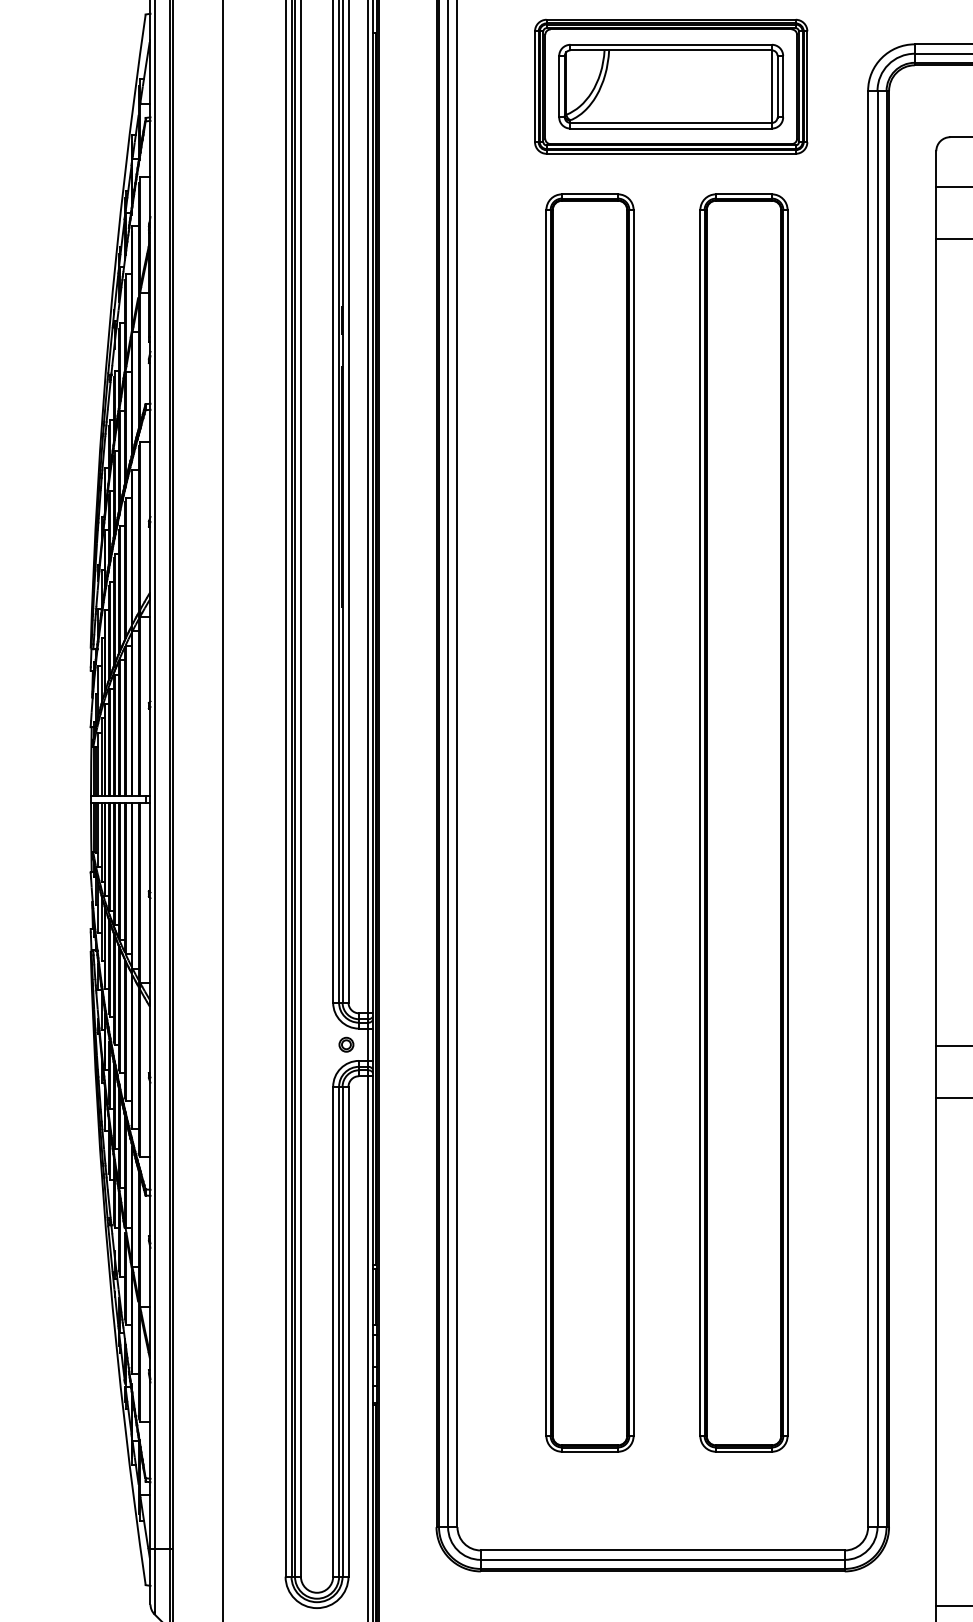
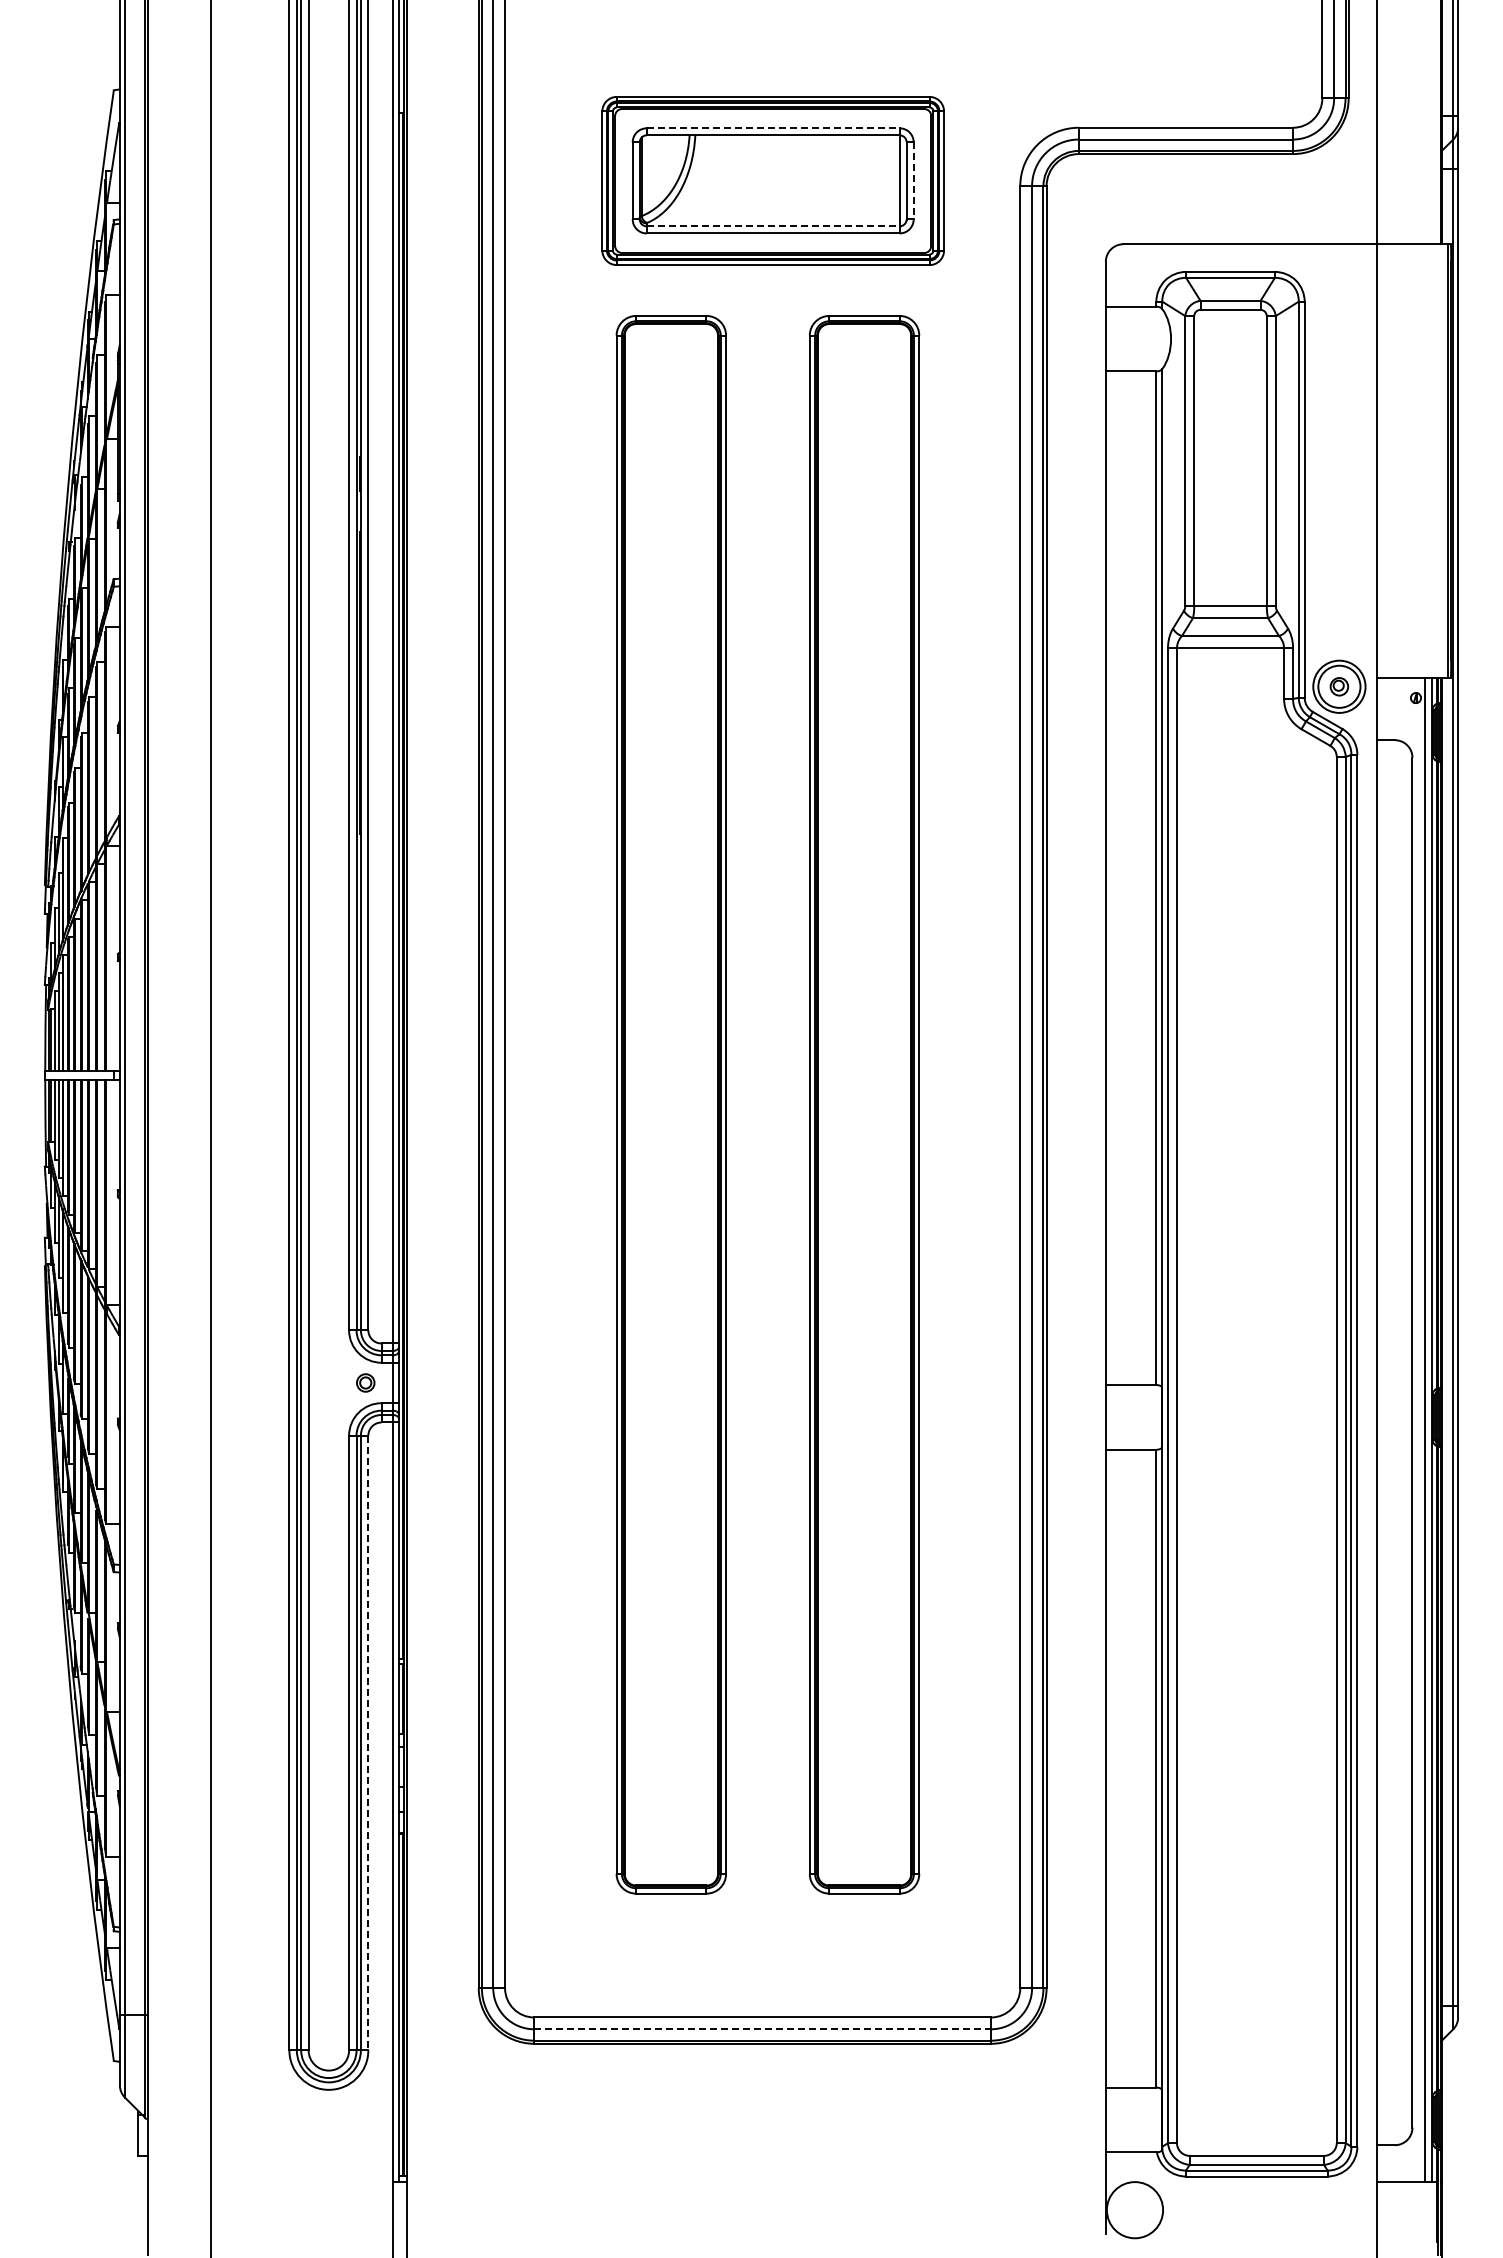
line: (671, 44) -> (773, 128), solid -> dashed
line: (783, 87) -> (913, 181), solid -> dashed
line: (671, 123) -> (773, 226), solid -> dashed
line: (348, 1332) -> (368, 1743), solid -> dashed
line: (663, 1560) -> (763, 2029), solid -> dashed

